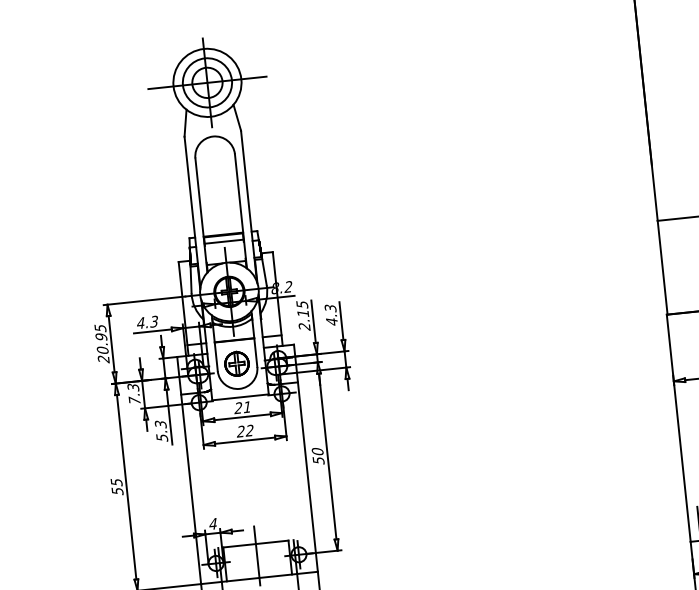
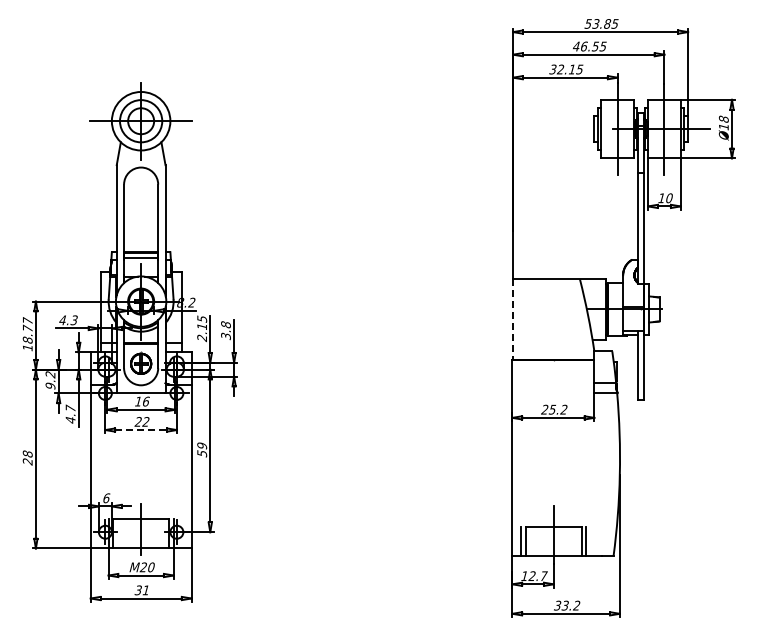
line: (663, 268) -> (513, 320), solid -> dashed
text: (330, 315) -> (225, 330), 4.3 -> 3.8
text: (101, 343) -> (27, 334), 20.95 -> 18.77
text: (134, 394) -> (50, 380), 7.3 -> 9.2
text: (242, 407) -> (141, 401), 21 -> 16
text: (161, 430) -> (70, 413), 5.3 -> 4.7
line: (245, 441) -> (141, 430), solid -> dashed
text: (318, 452) -> (202, 446), 50 -> 59
text: (116, 486) -> (27, 457), 55 -> 28
text: (213, 524) -> (106, 498), 4 -> 6

